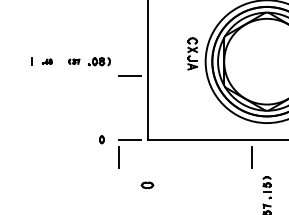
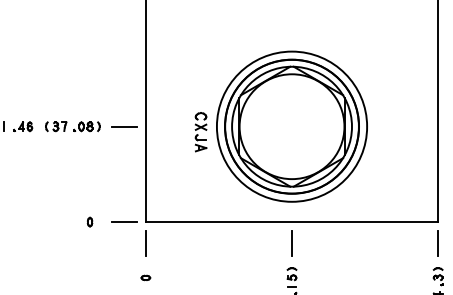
part: (192, 54) -> (200, 132), moved
part: (47, 61) -> (23, 126), size x1.67
part: (74, 61) -> (56, 126), size x1.67
line: (130, 75) -> (124, 126), moved
line: (118, 157) -> (145, 243), moved
line: (251, 157) -> (291, 243), moved
part: (147, 184) -> (145, 277), size x0.62

